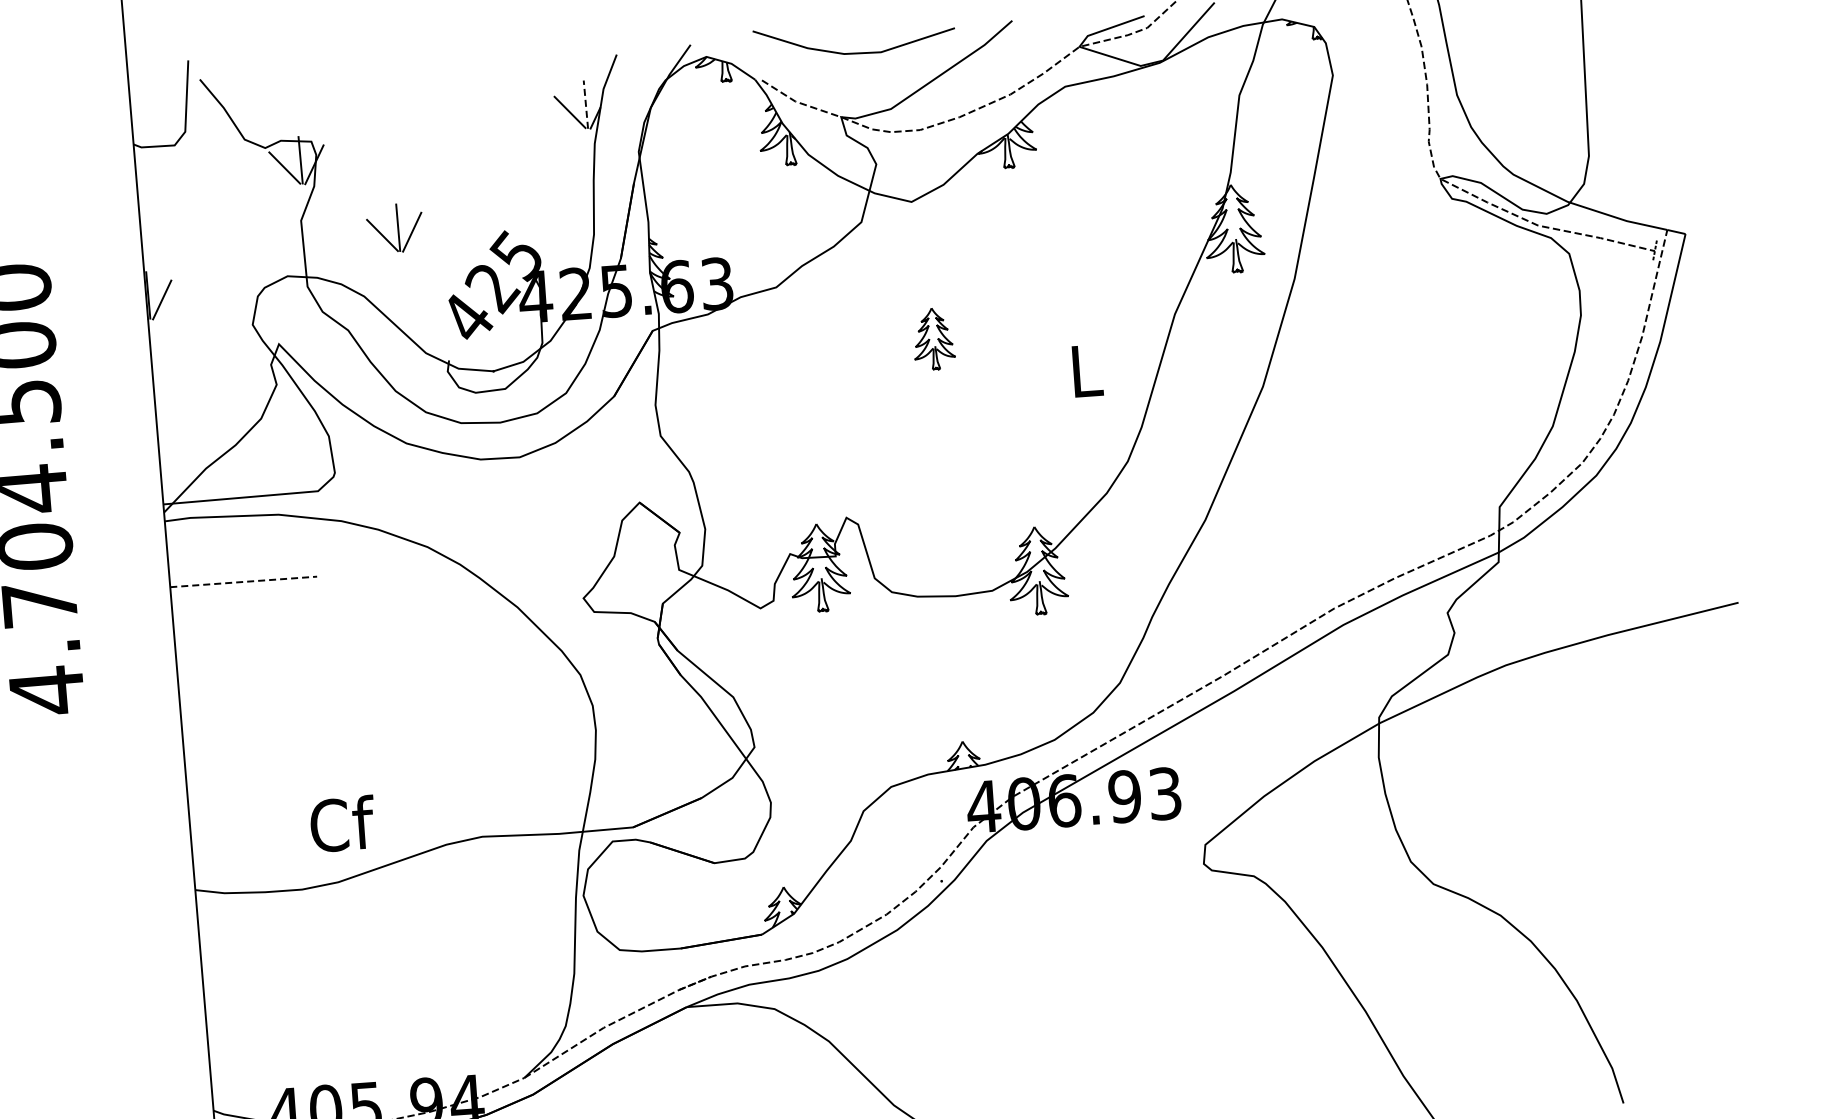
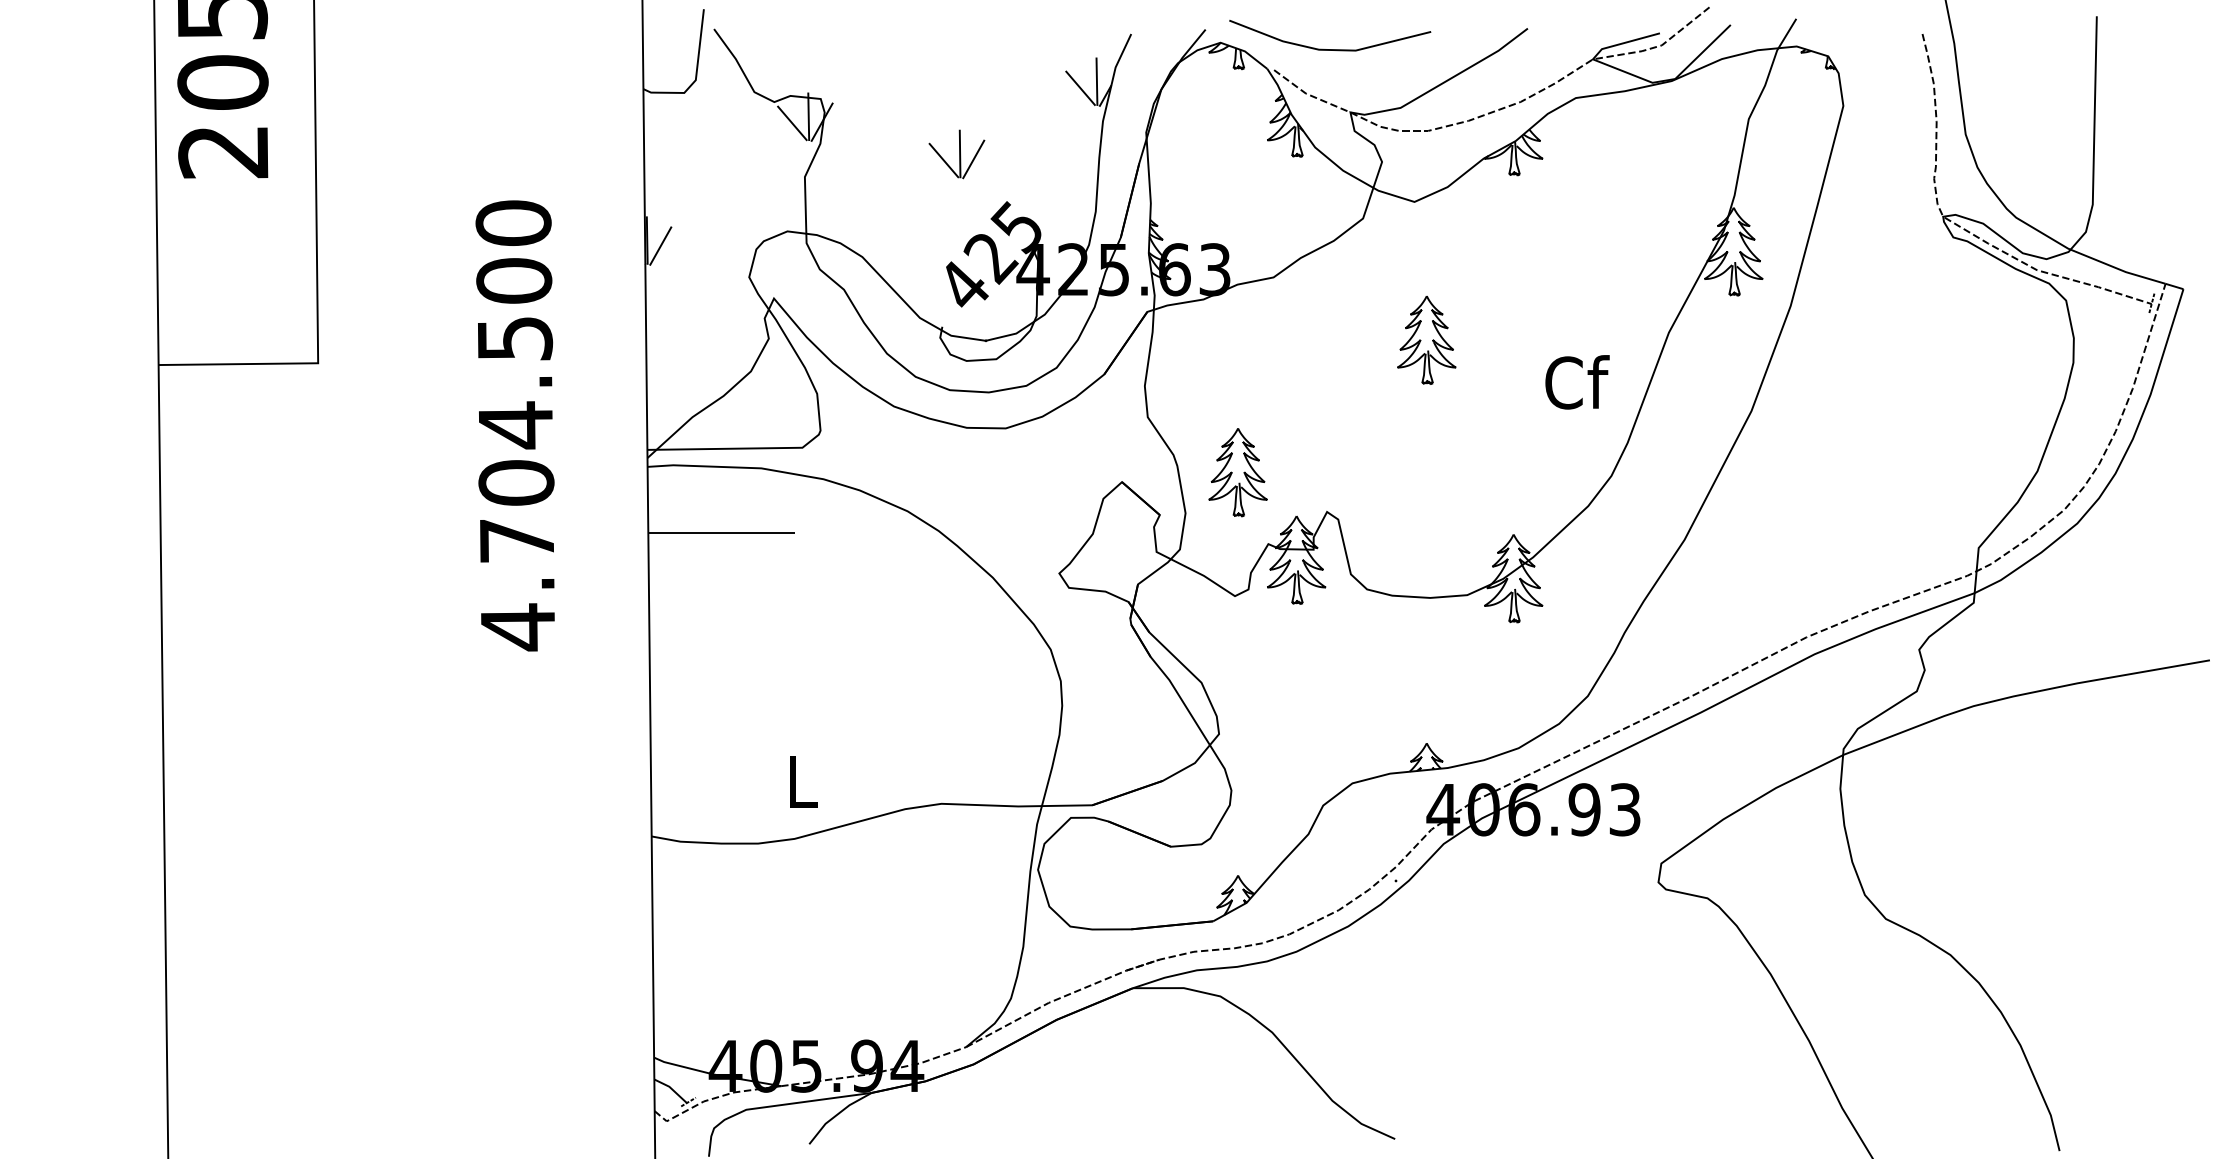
line: (855, 52) -> (1330, 49), moved
line: (585, 104) -> (1096, 81), dashed -> solid
part: (394, 228) -> (956, 154), moved
part: (933, 338) -> (1426, 339), size x1.43
text: (1087, 370) -> (1577, 382), L -> Cf
part: (754, 484) -> (1237, 472), added
line: (243, 581) -> (721, 532), dashed -> solid
text: (342, 824) -> (803, 781), Cf -> L

